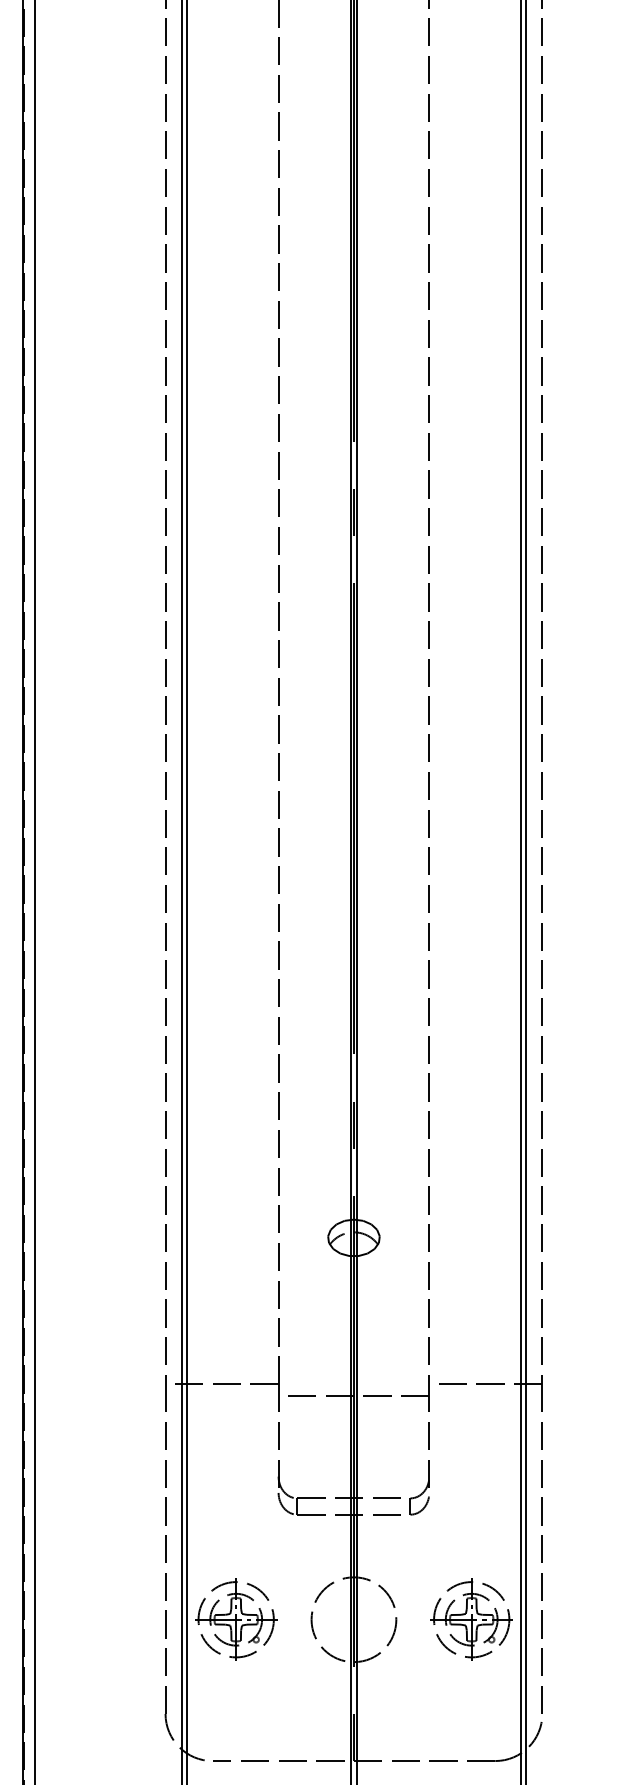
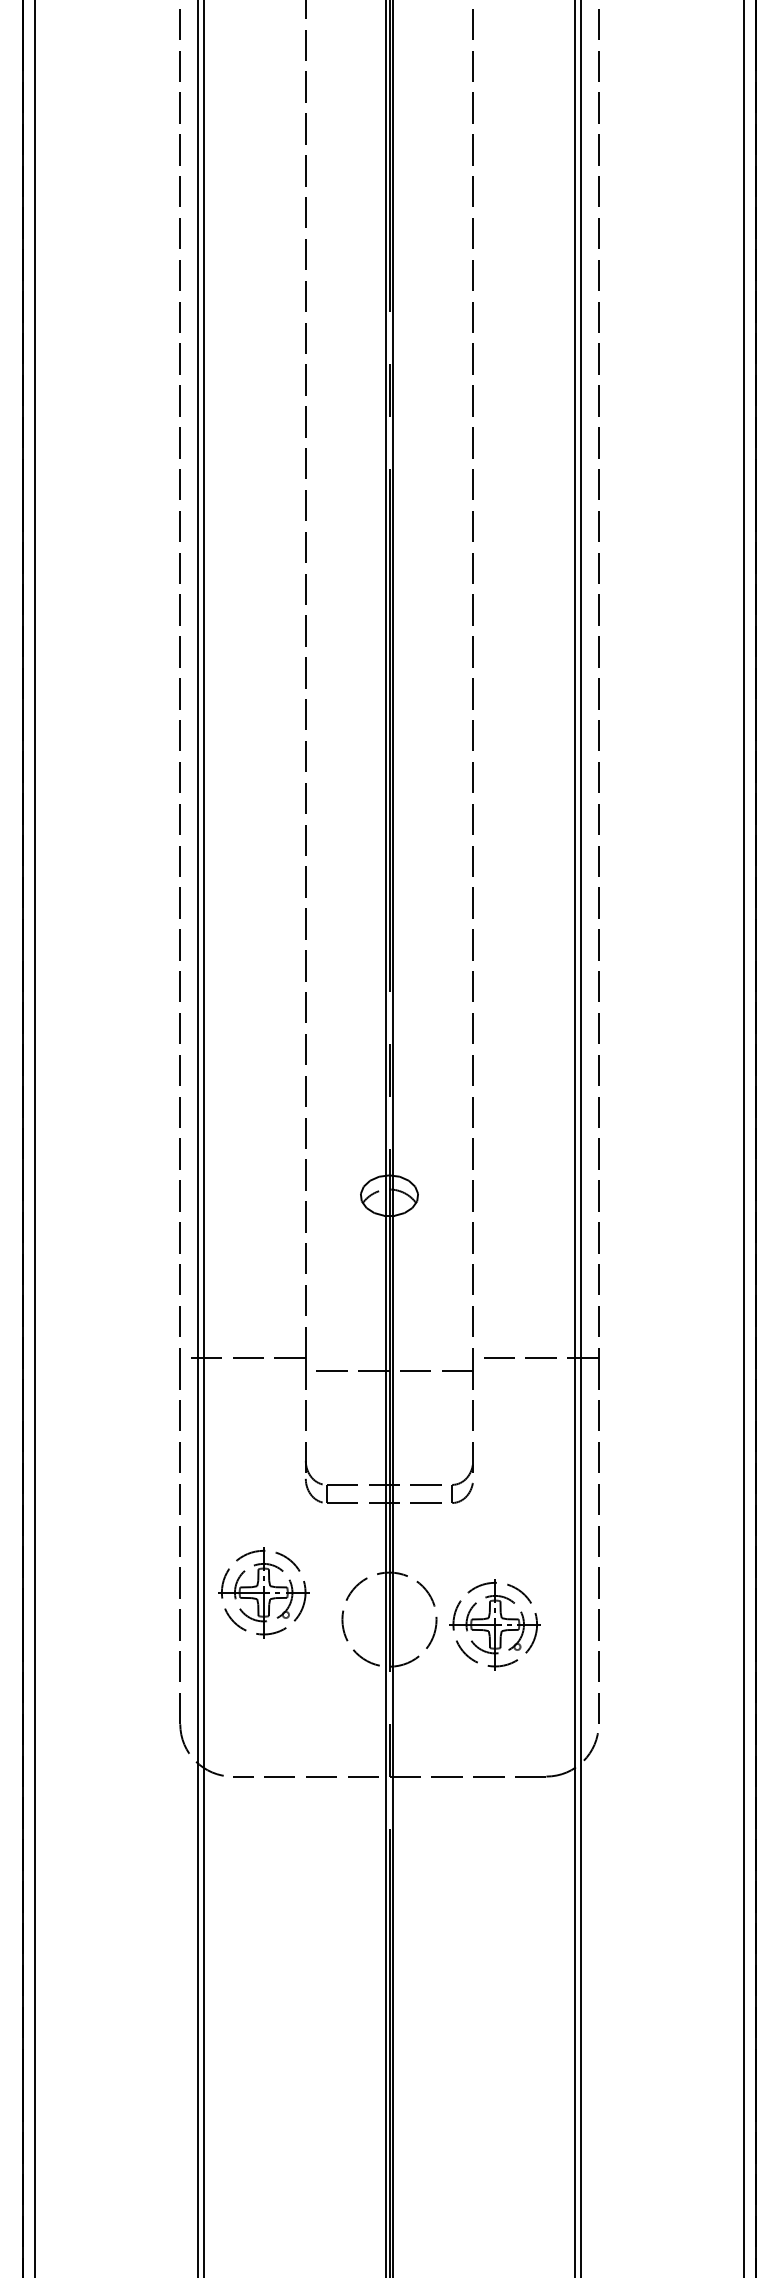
part: (235, 1619) -> (263, 1592), moved
part: (471, 1619) -> (494, 1624), moved

